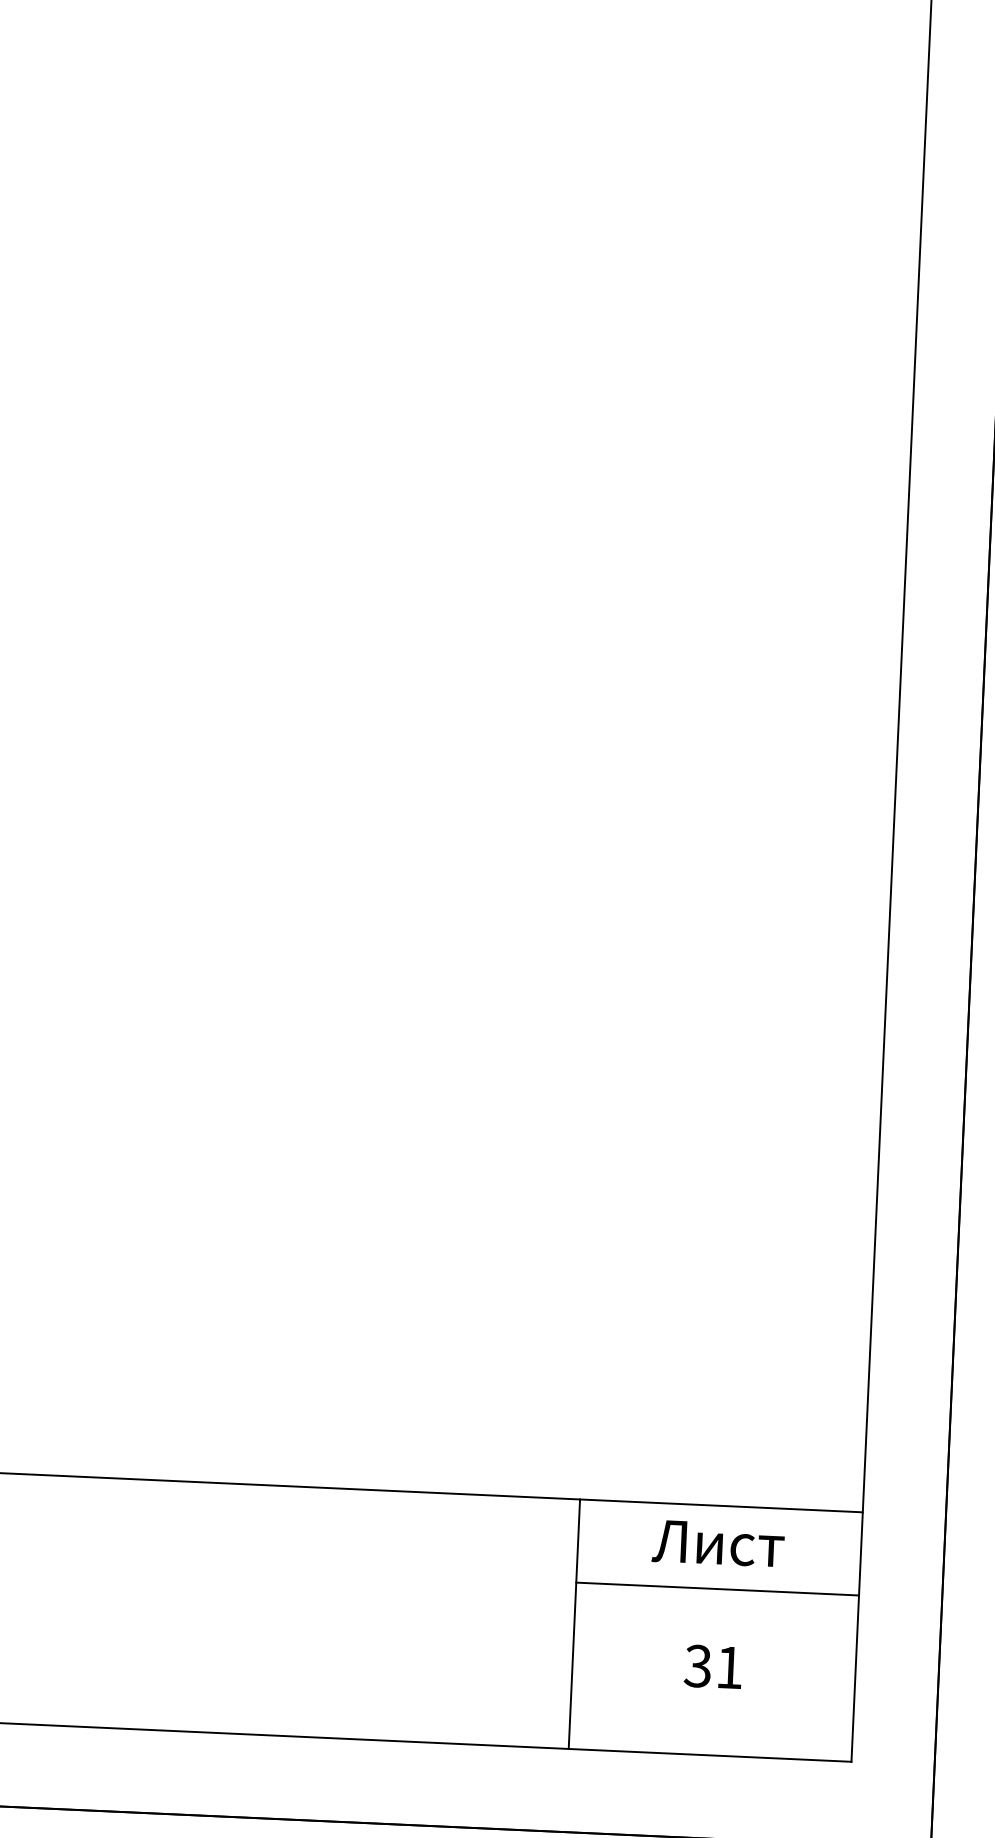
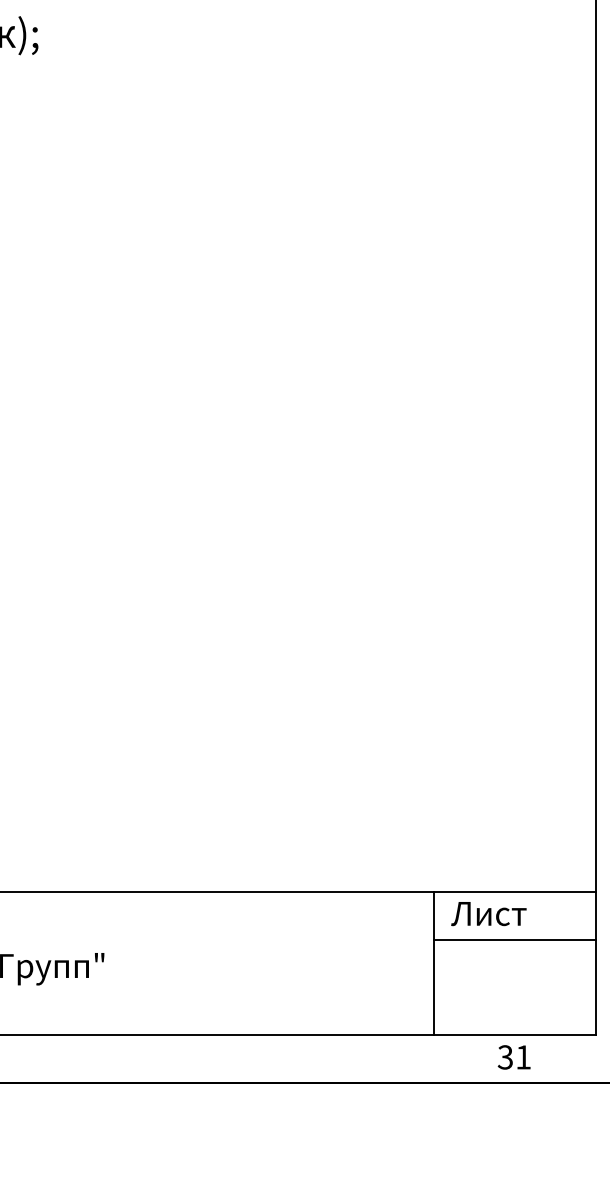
text: (717, 1544) -> (488, 914), moved
text: (712, 1667) -> (513, 1057), moved

